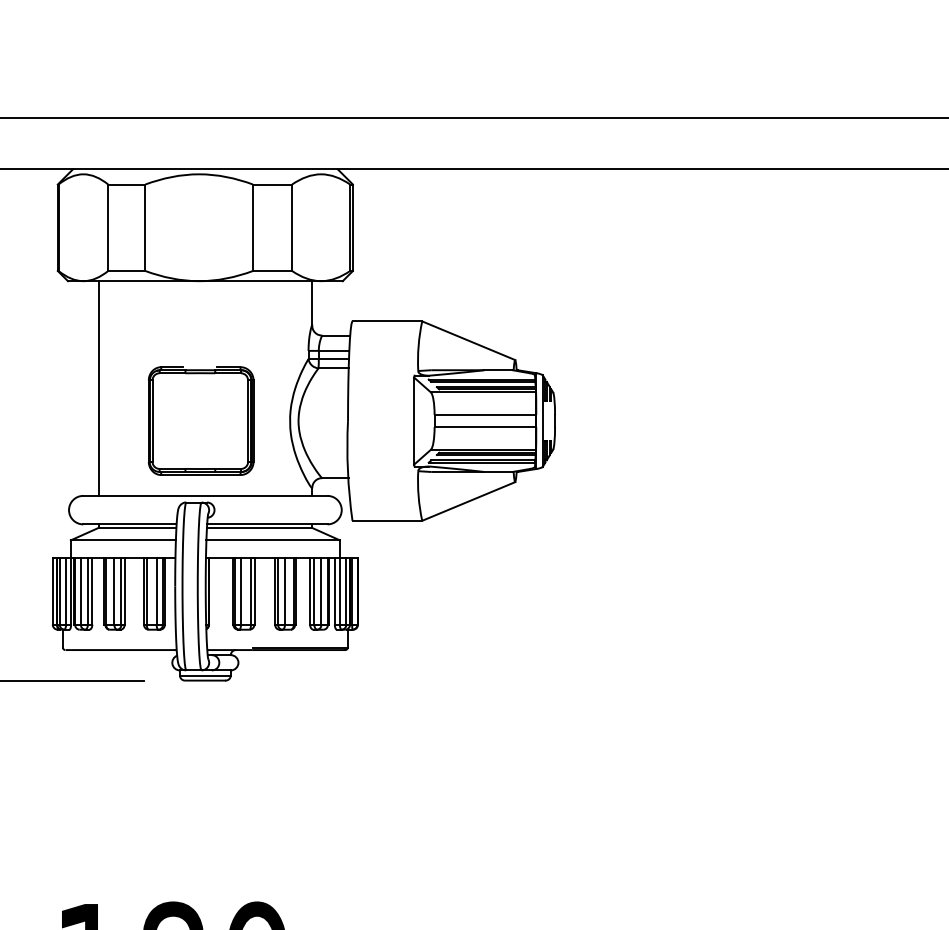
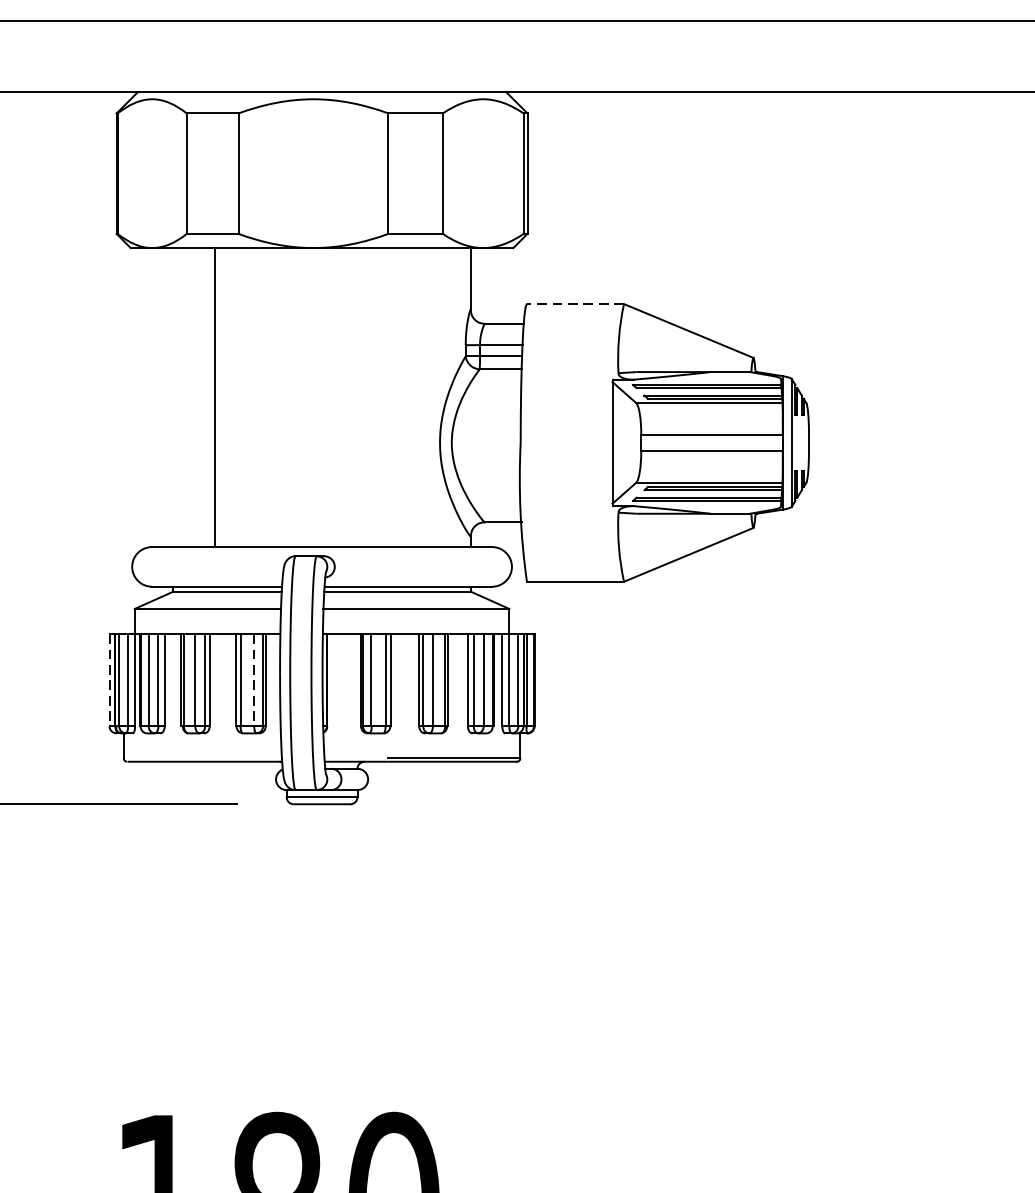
line: (387, 321) -> (575, 304), solid -> dashed
line: (98, 388) -> (215, 397), moved
part: (201, 420) -> (316, 442), removed
line: (52, 592) -> (109, 681), solid -> dashed
line: (156, 592) -> (253, 681), solid -> dashed

